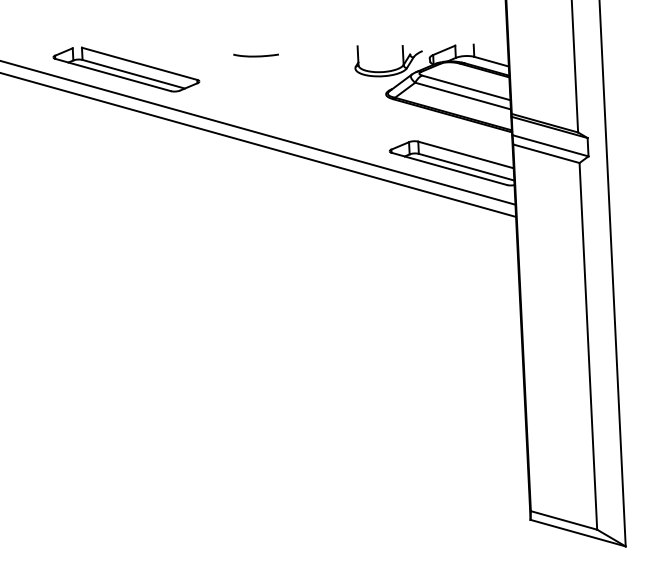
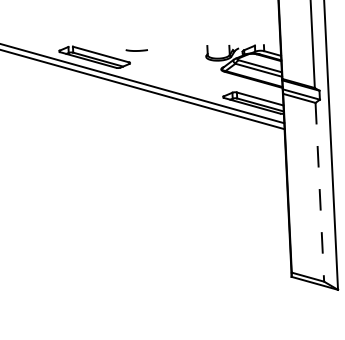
line: (255, 55) -> (136, 50), moved
line: (587, 346) -> (319, 192), solid -> dashed

